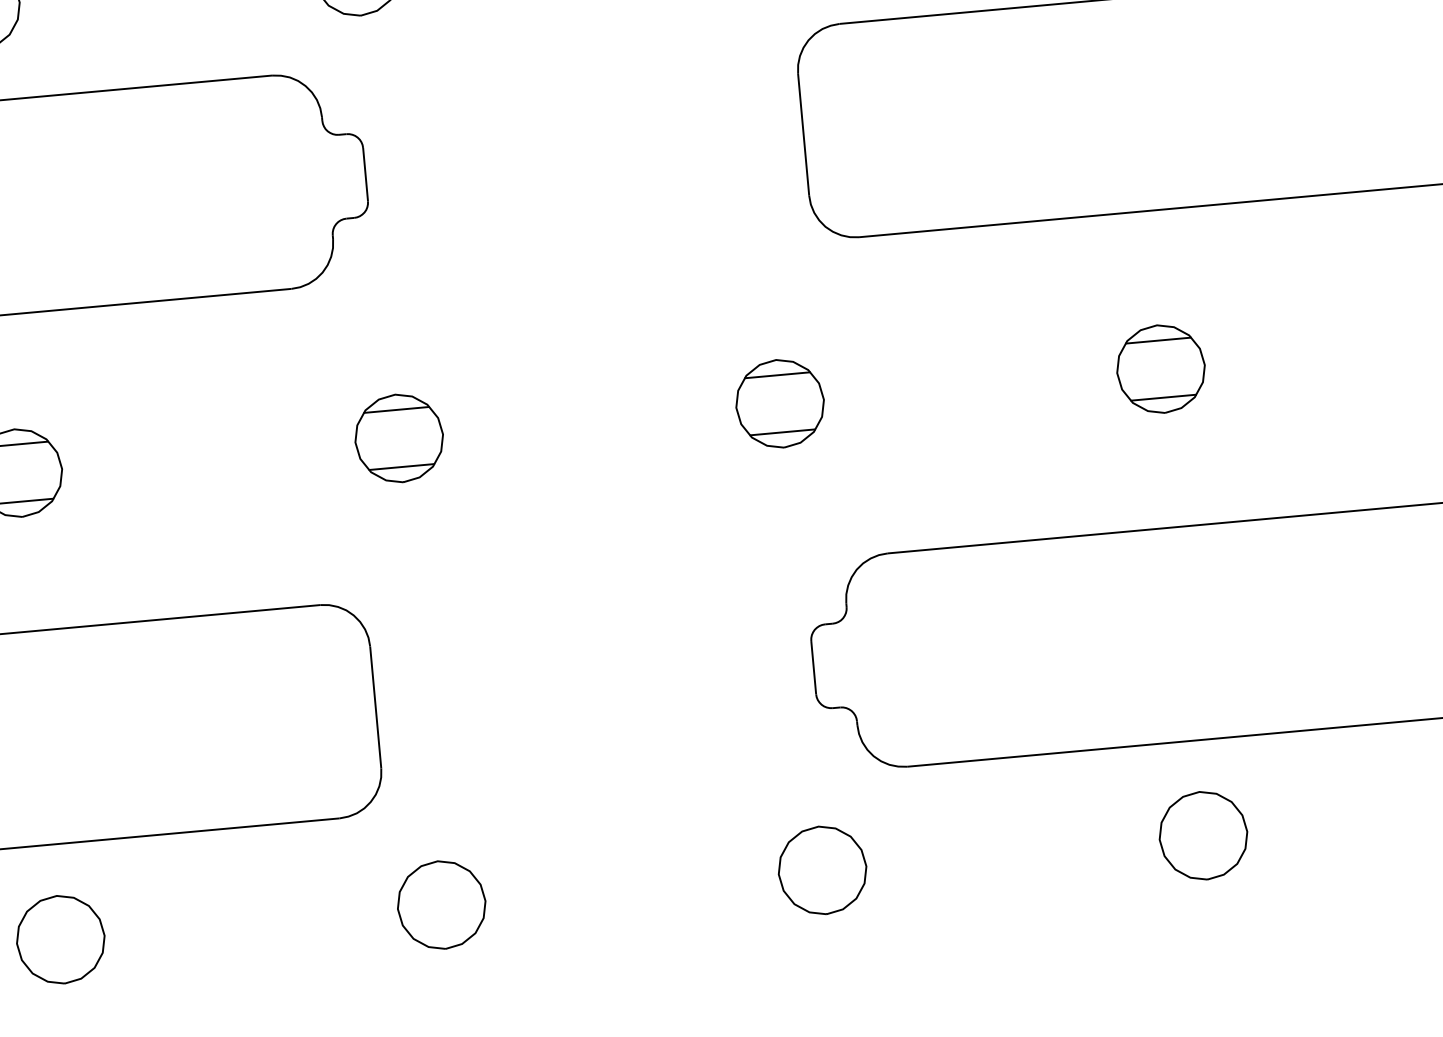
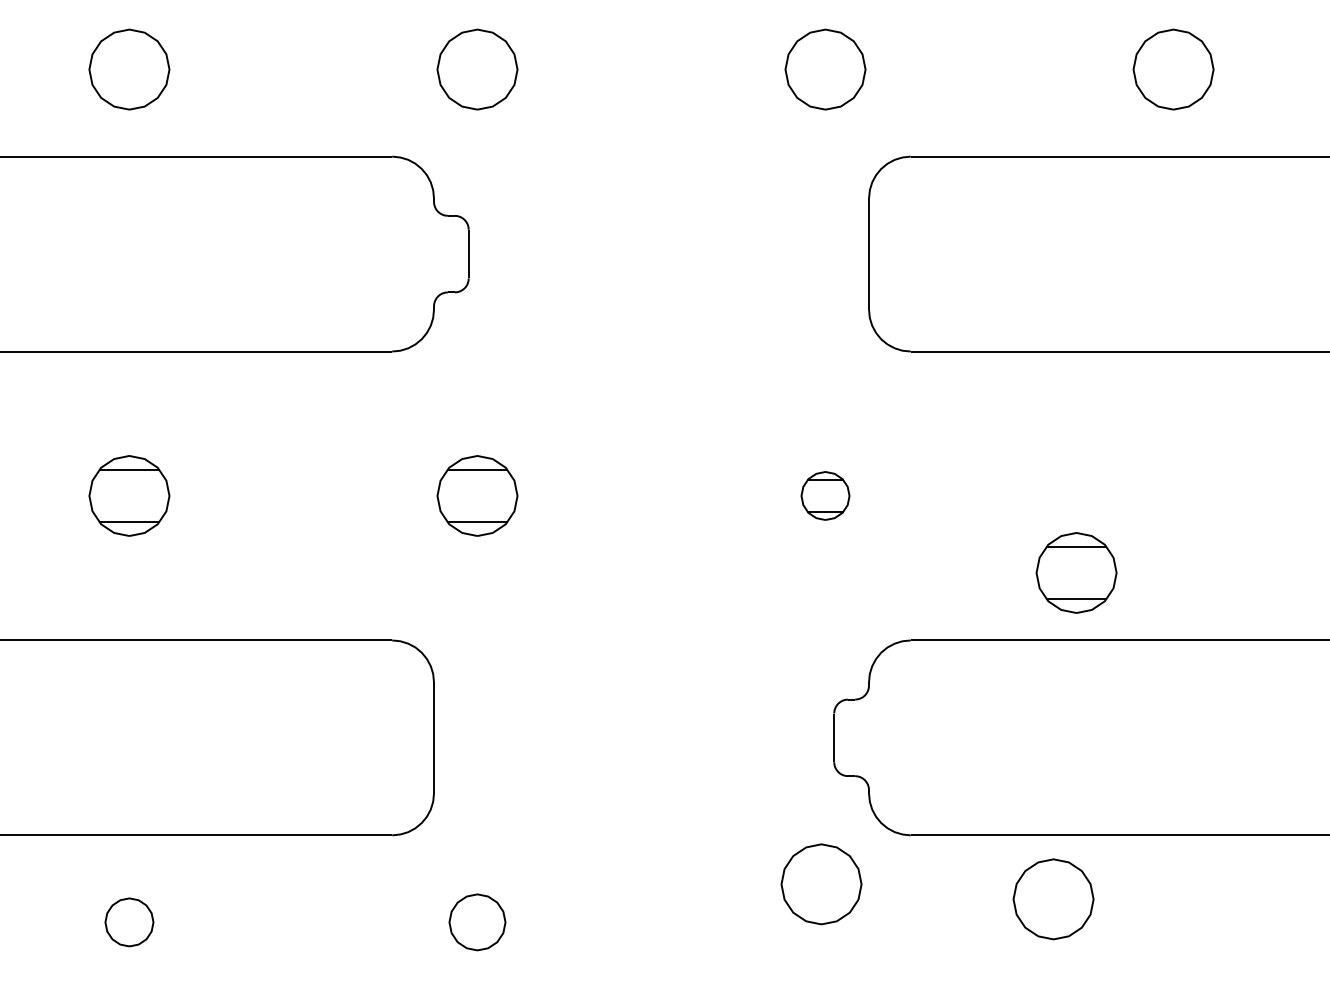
part: (1160, 368) -> (1076, 572), moved
part: (780, 403) -> (825, 495), size x0.6
part: (1203, 835) -> (1053, 899), moved
part: (822, 870) -> (821, 884), moved
part: (441, 905) -> (477, 922), size x0.7
part: (60, 939) -> (129, 922), size x0.6

